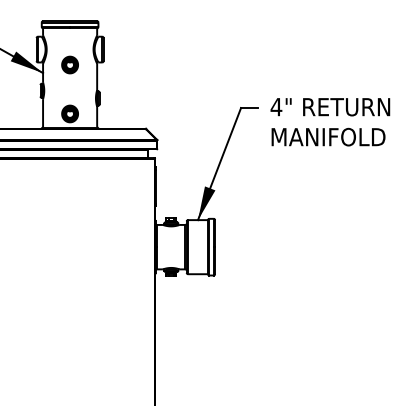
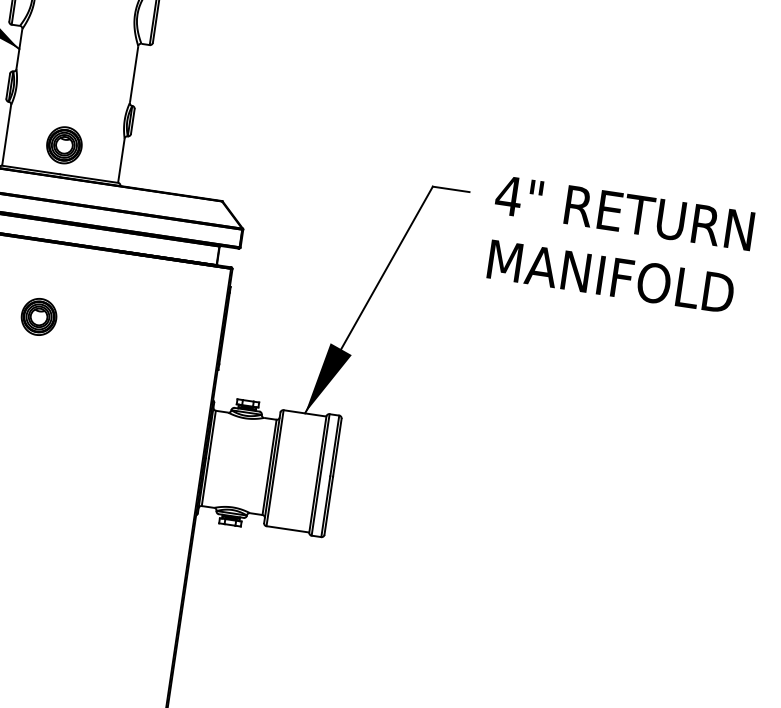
part: (69, 64) -> (37, 315), moved

